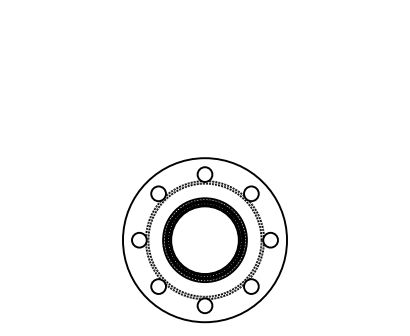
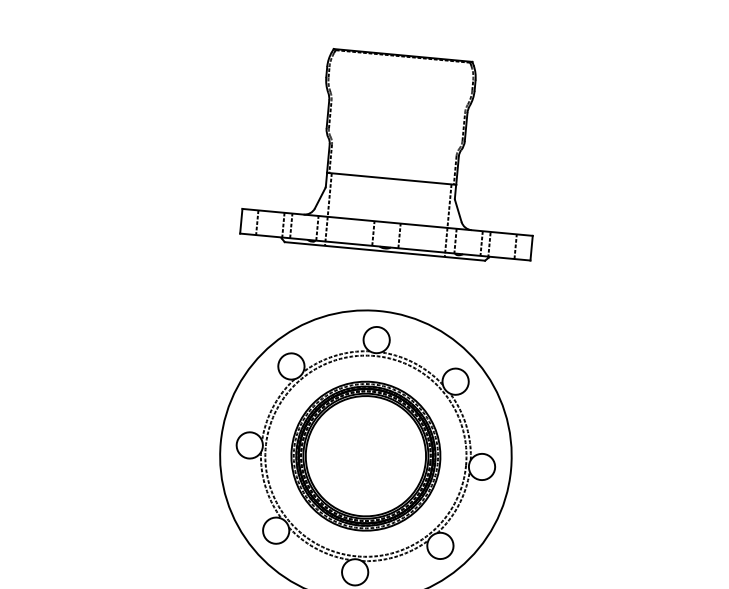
part: (204, 68) -> (393, 152), added

